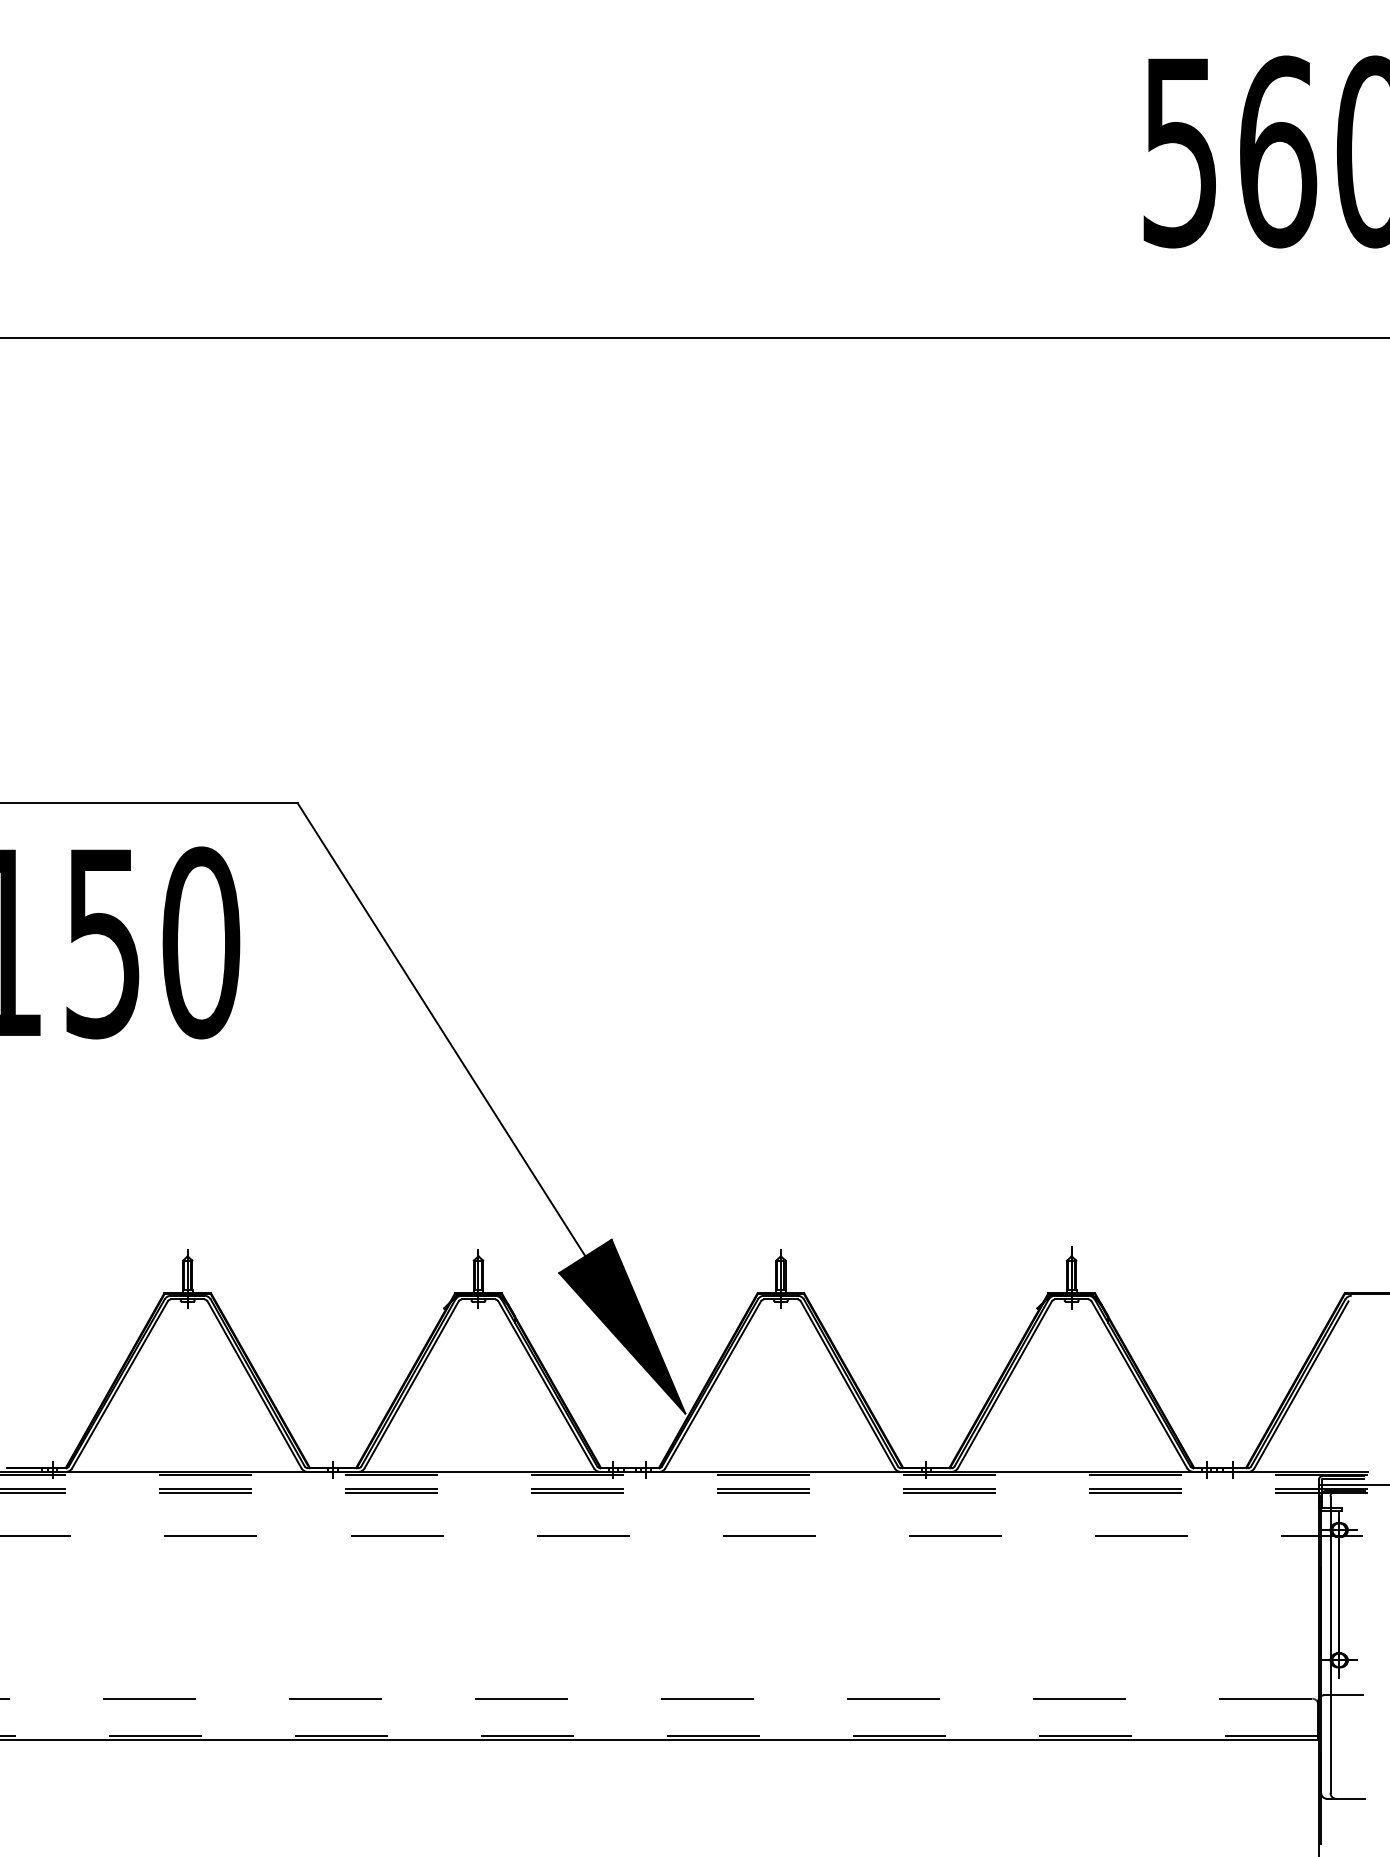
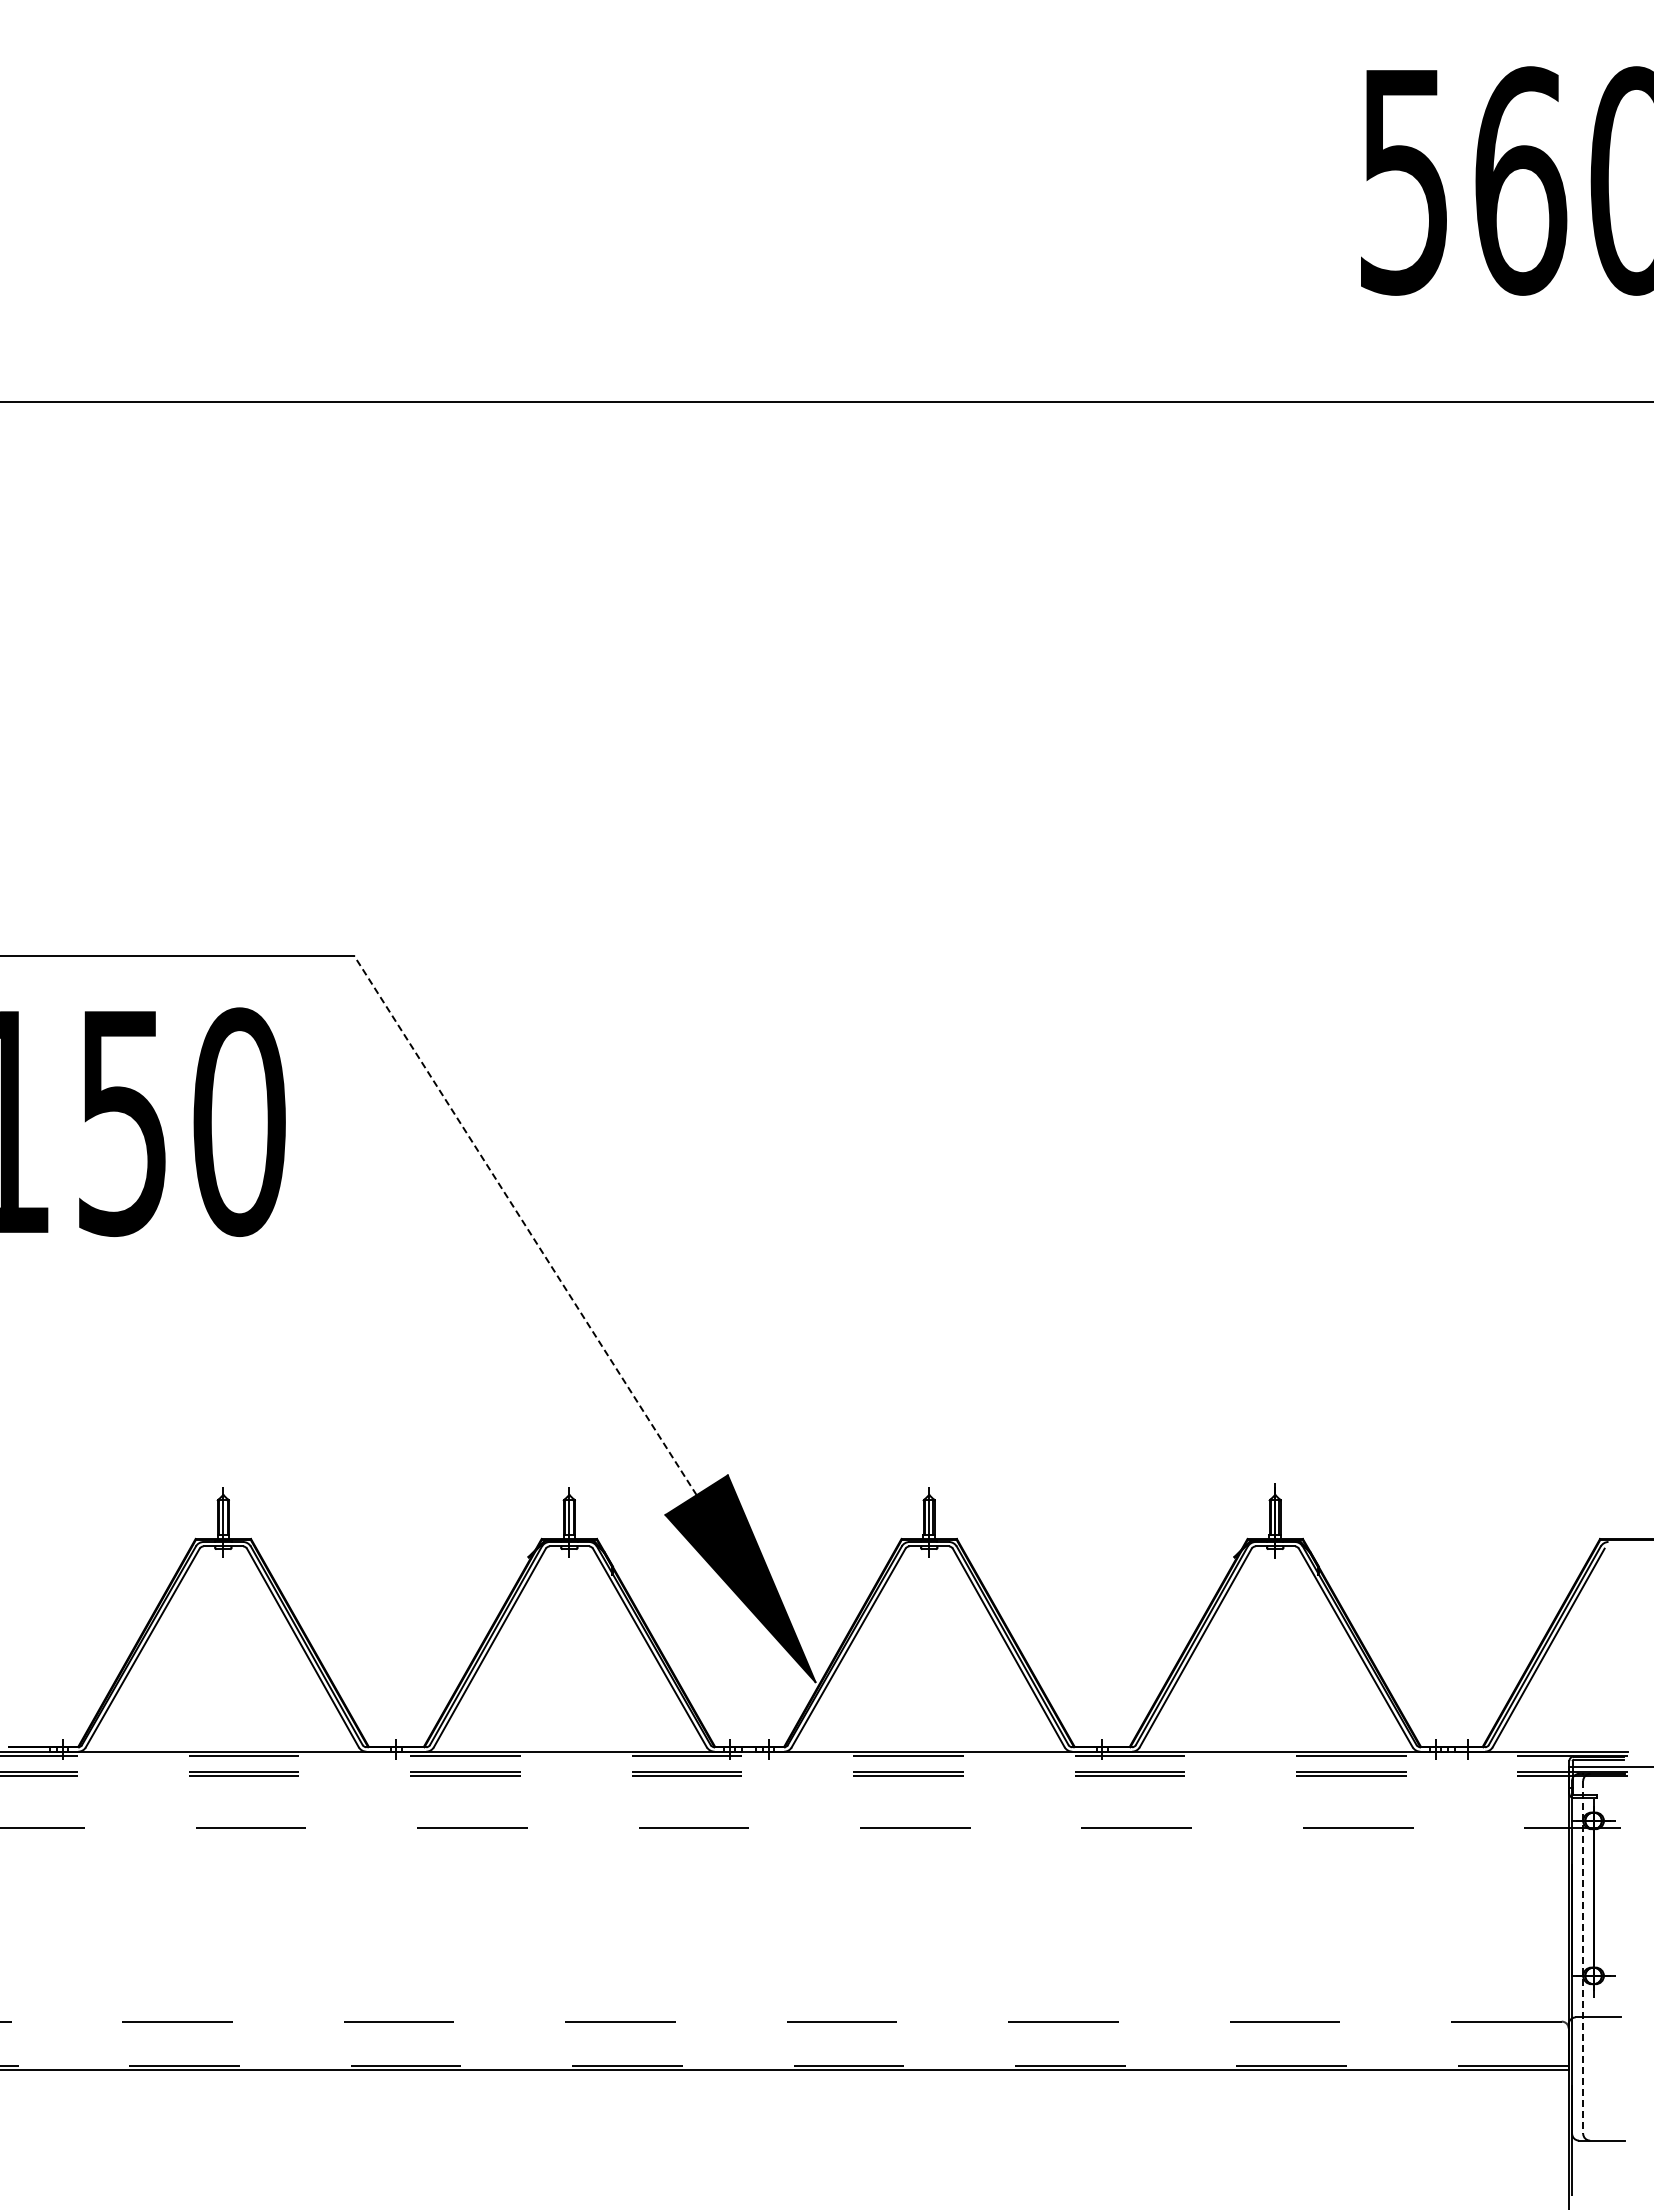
line: (441, 1029) -> (525, 1225), solid -> dashed
line: (1330, 1644) -> (1583, 1957), solid -> dashed

